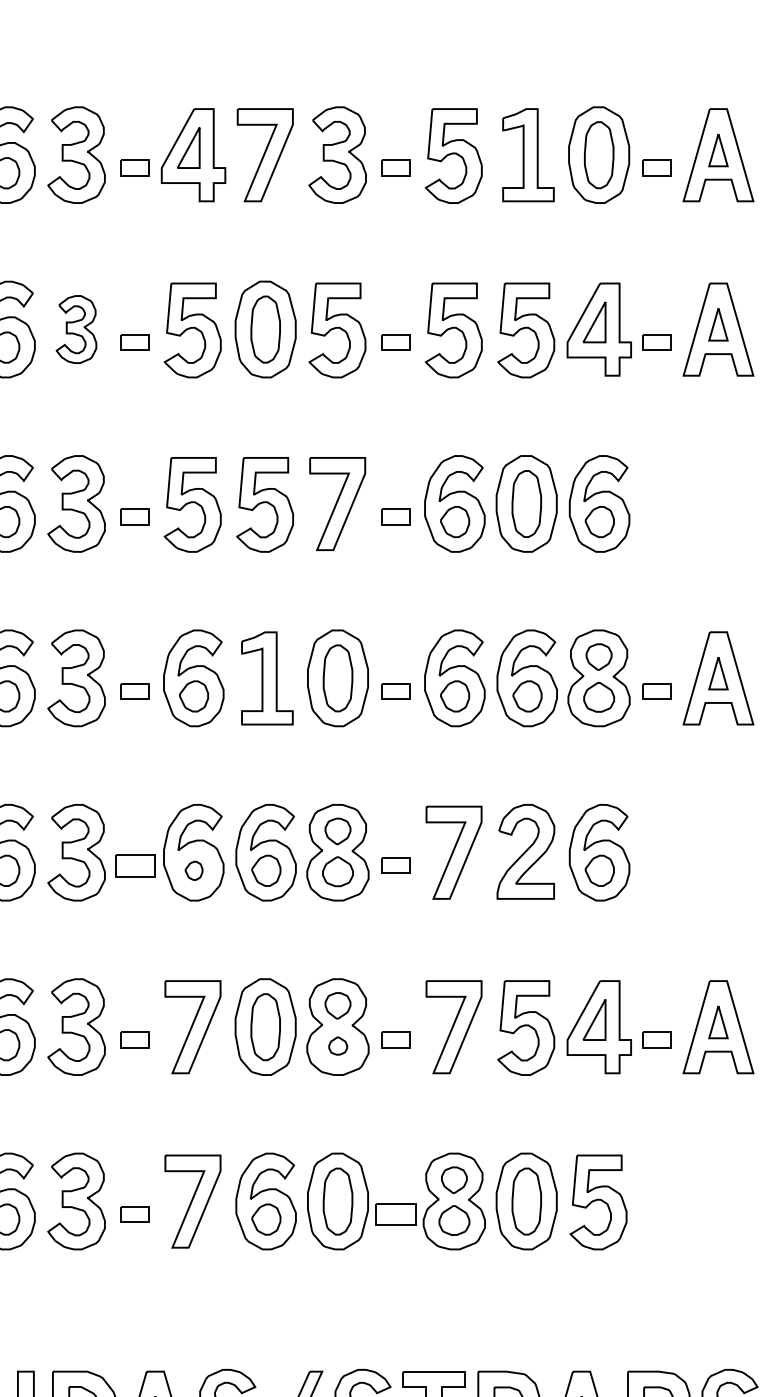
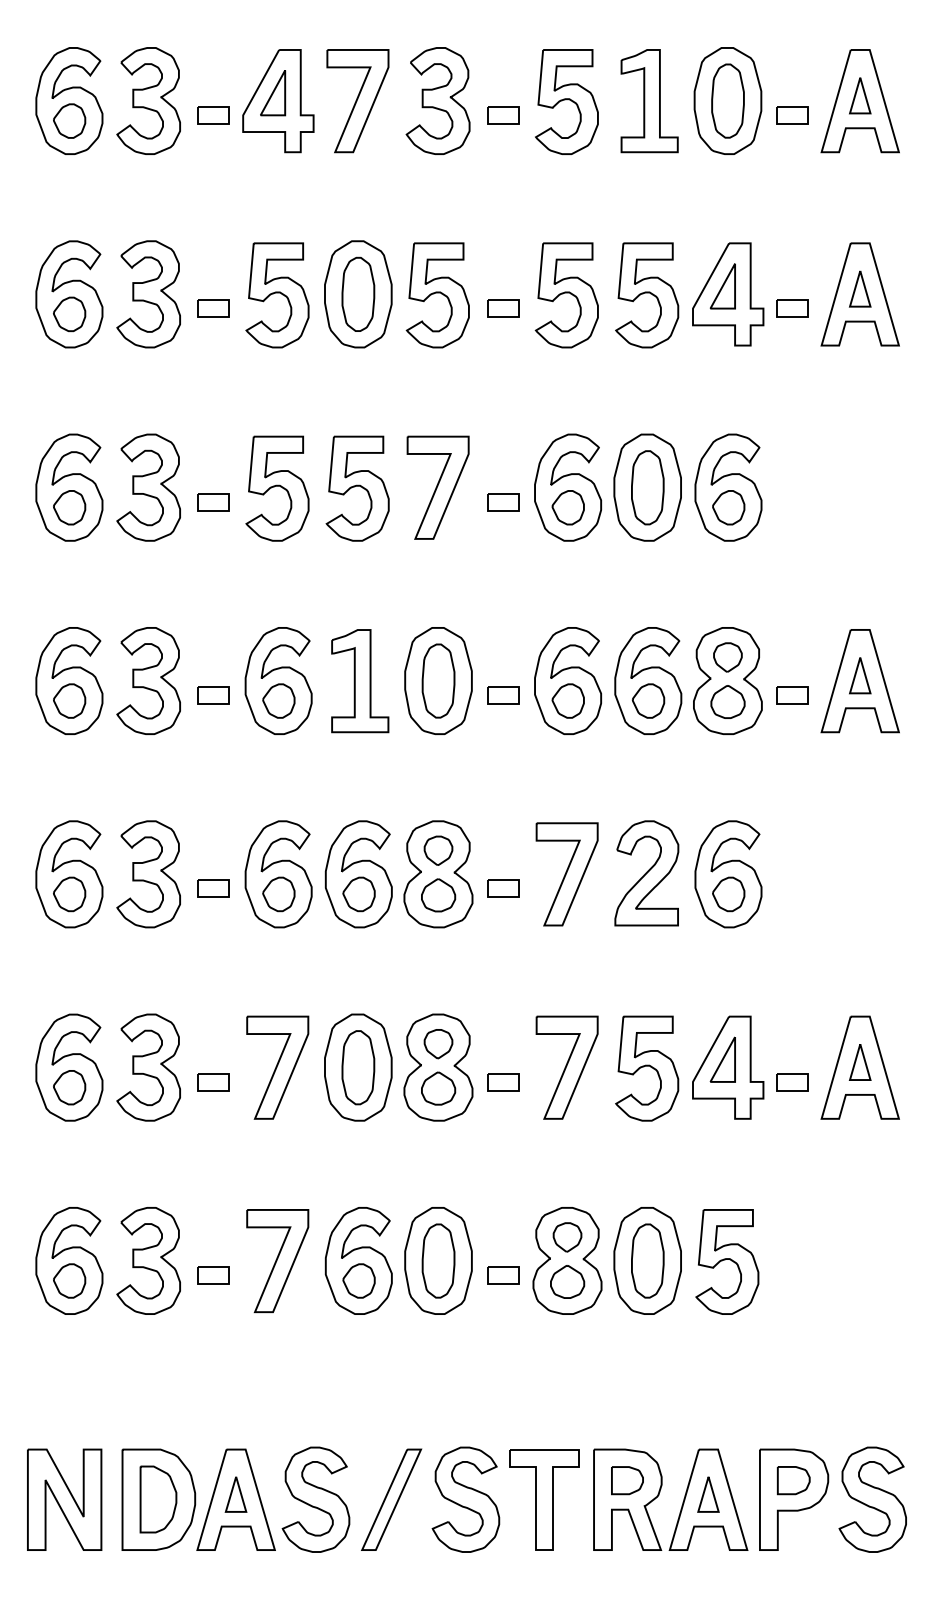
part: (76, 329) -> (148, 294), size x1.43
part: (135, 865) -> (213, 888), size x0.71
part: (193, 870) -> (278, 894), size x1.67
part: (337, 1045) -> (438, 1088), size x1.67
part: (396, 1214) -> (503, 1275), size x0.71

